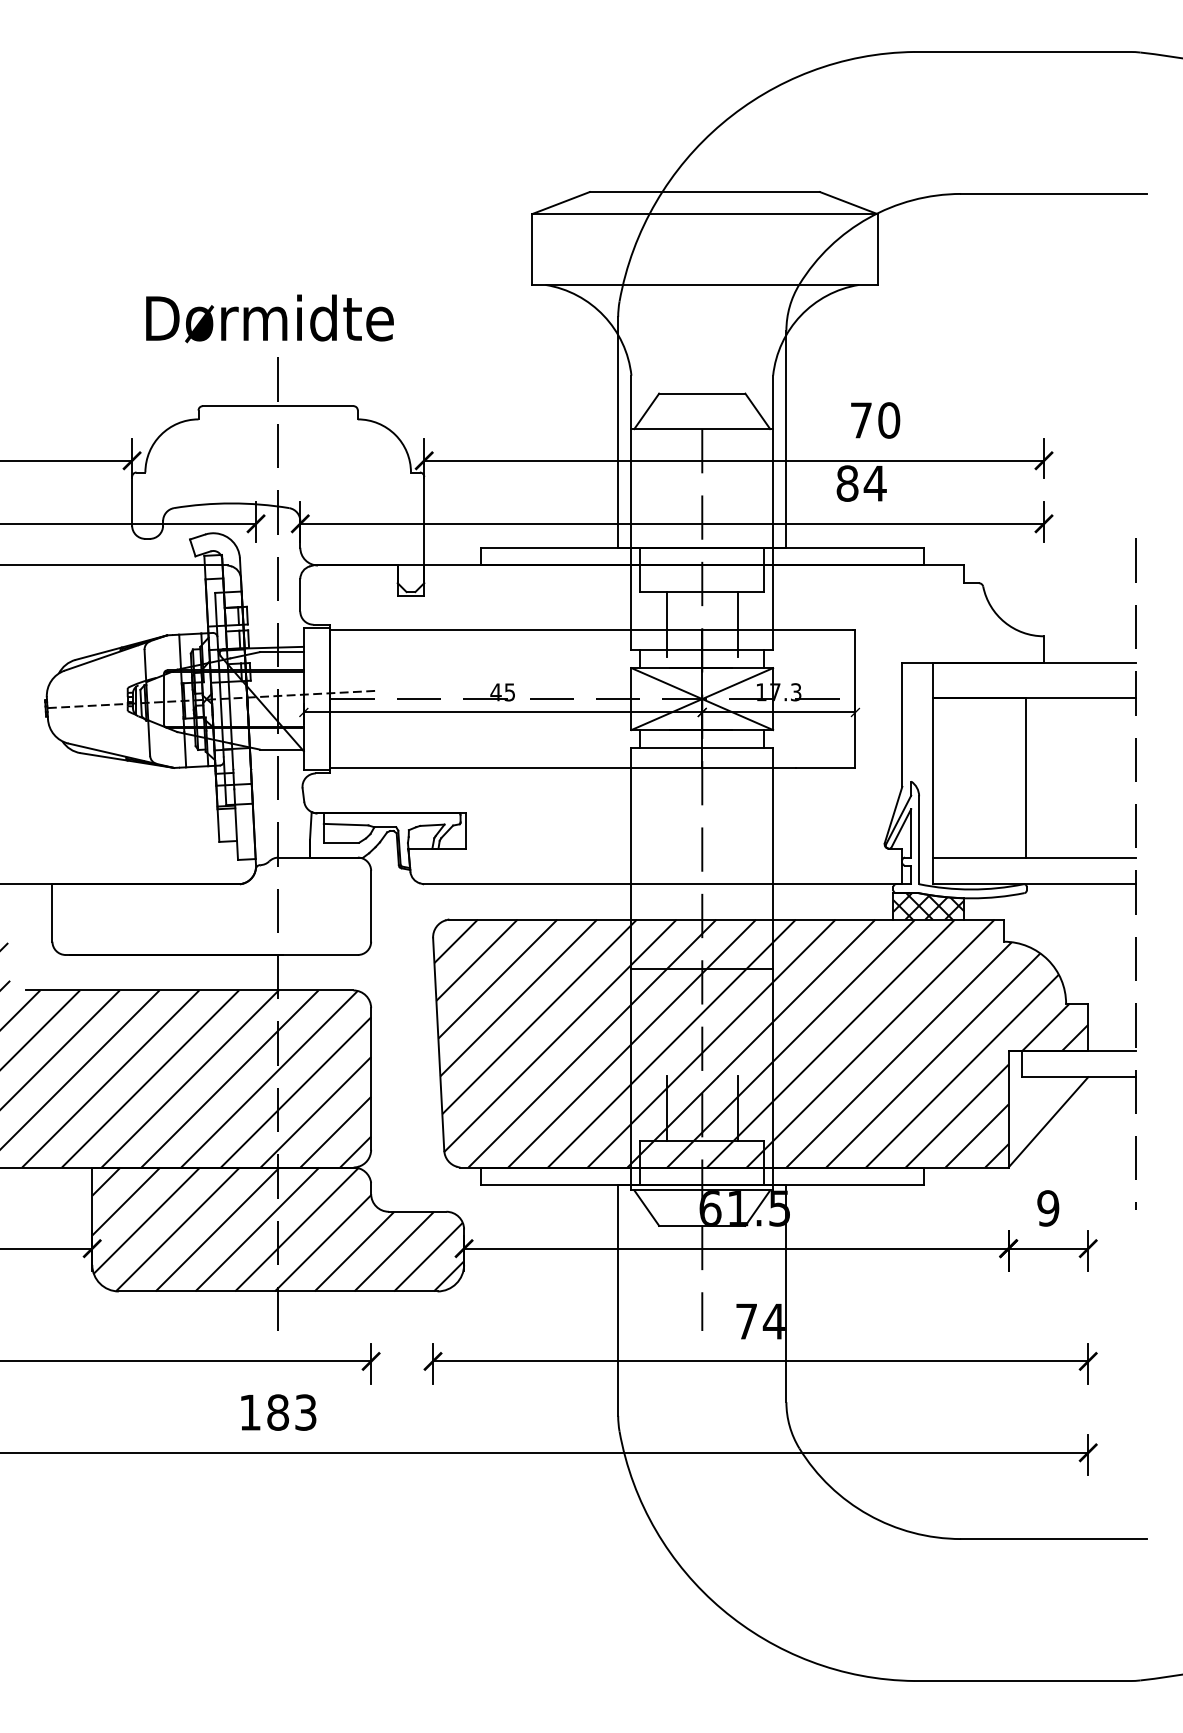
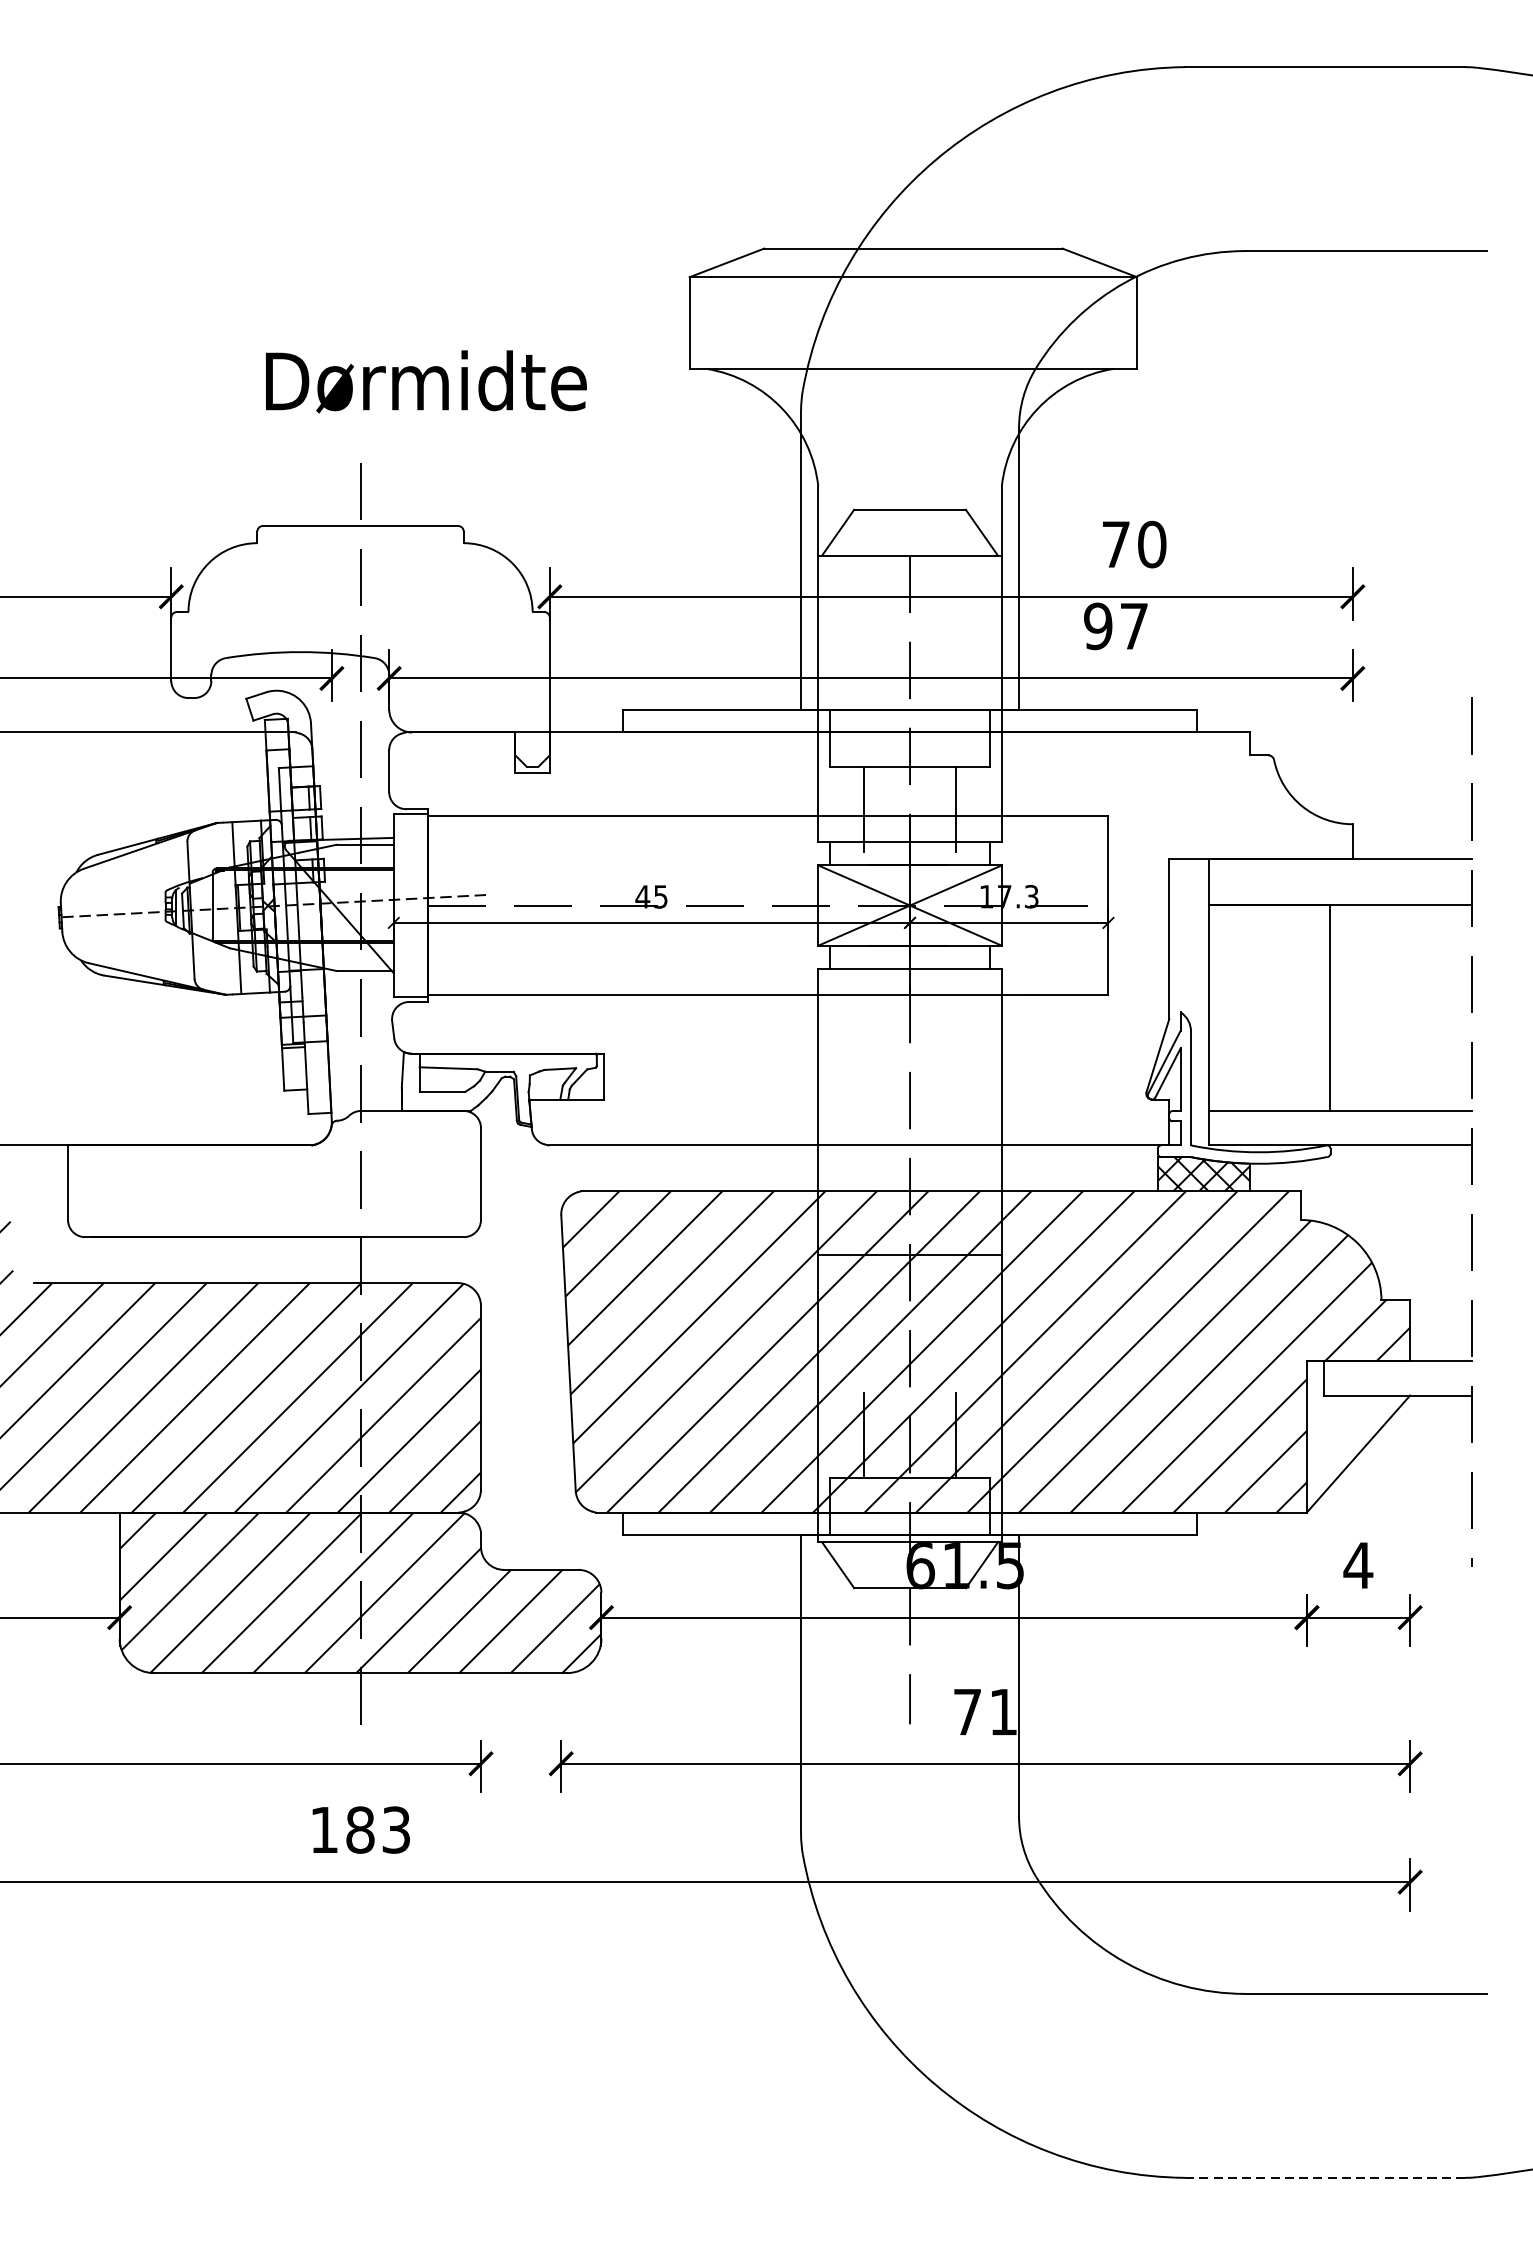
text: (269, 318) -> (425, 381), moved
text: (861, 483) -> (1116, 626), 84 -> 97
text: (1047, 1208) -> (1357, 1565), 9 -> 4
text: (773, 1321) -> (1002, 1712), 74 -> 71
line: (1022, 1681) -> (1324, 2178), solid -> dashed

